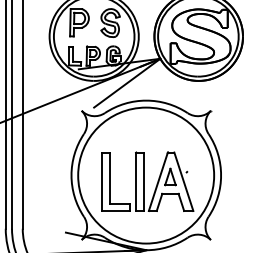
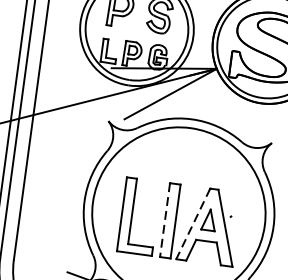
line: (158, 181) -> (193, 223), solid -> dashed
line: (136, 182) -> (165, 221), solid -> dashed

